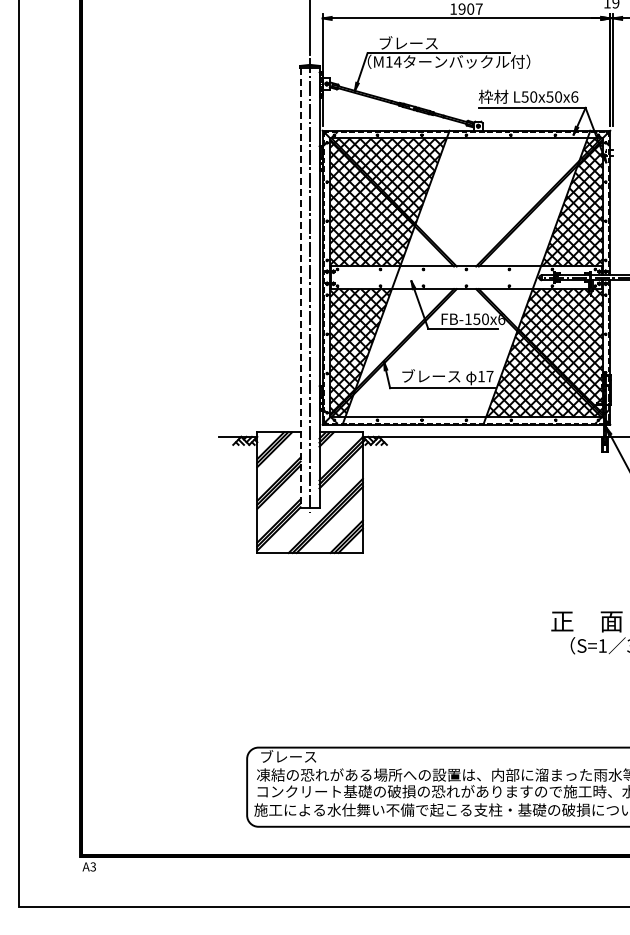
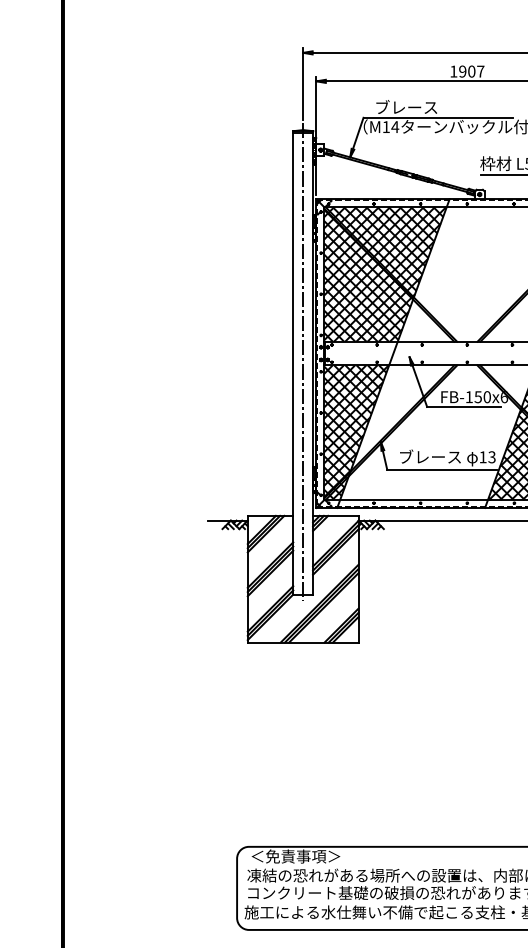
line: (300, 287) -> (293, 363), dashed -> solid
text: (489, 376) -> (491, 457), 17 -> 13
text: (303, 756) -> (296, 856), ブレース -> ＜免責事項＞

